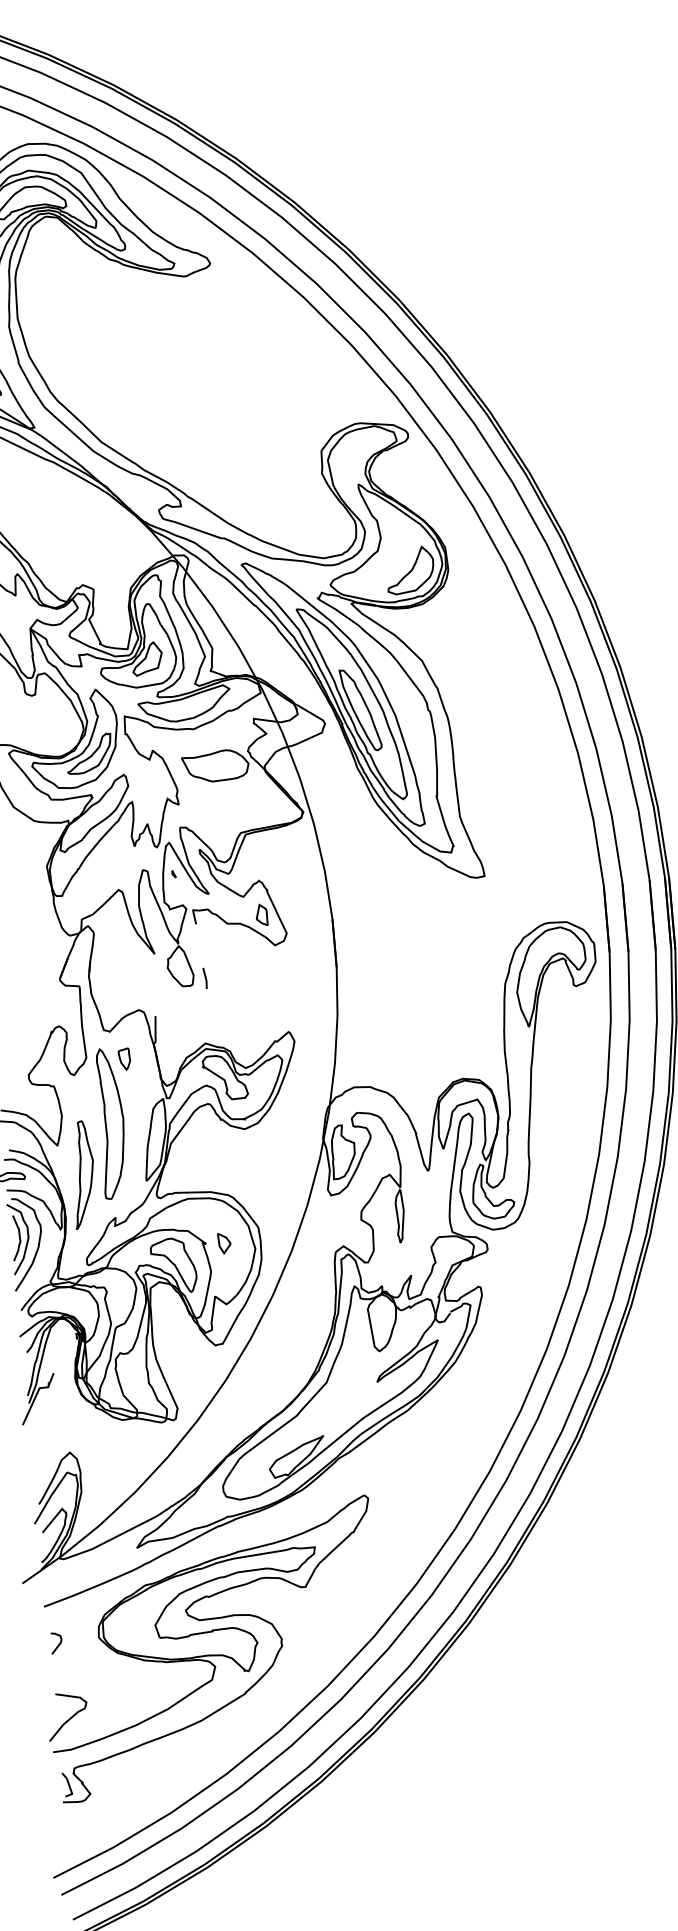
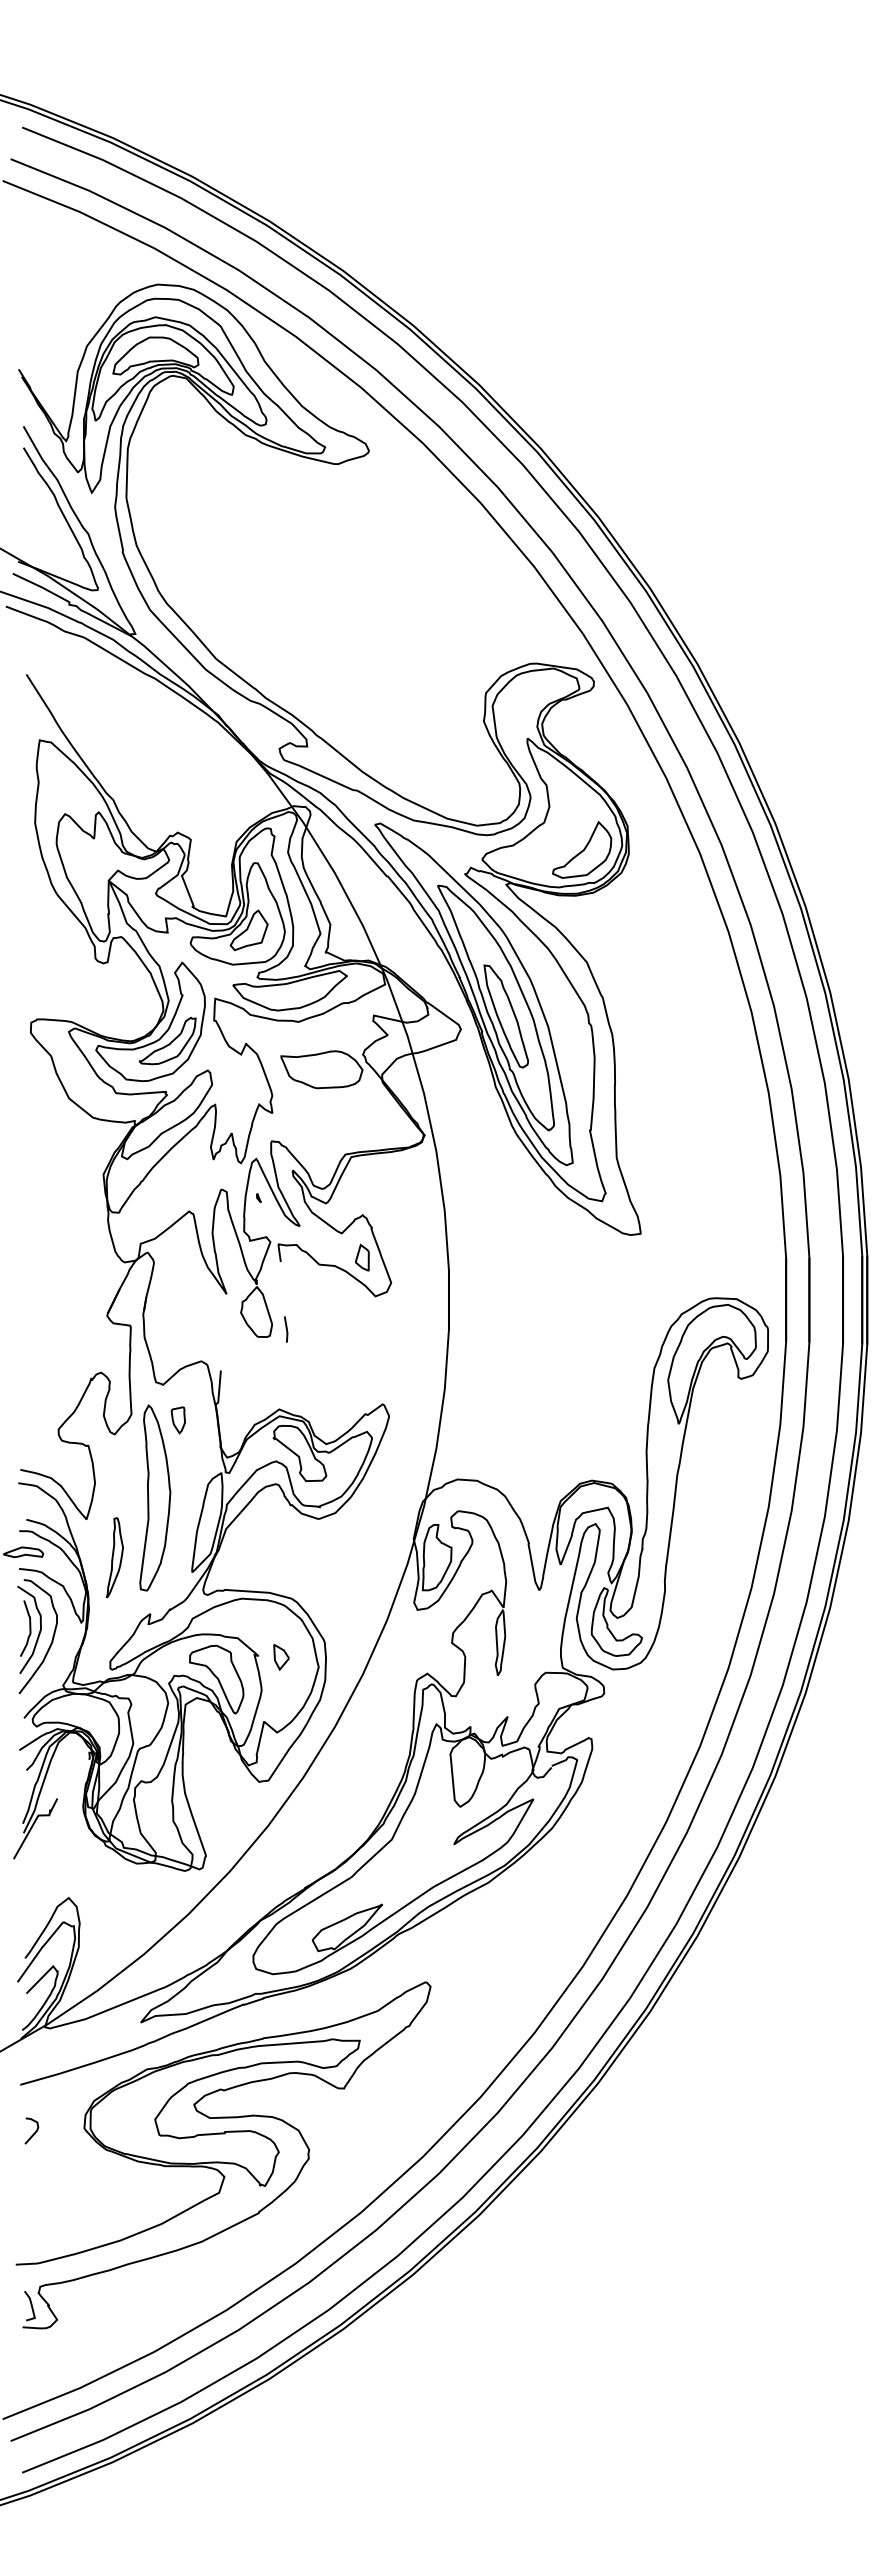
part: (82, 1174) -> (114, 1557), size x0.6
curve: (69, 1718) -> (39, 2224), removed

